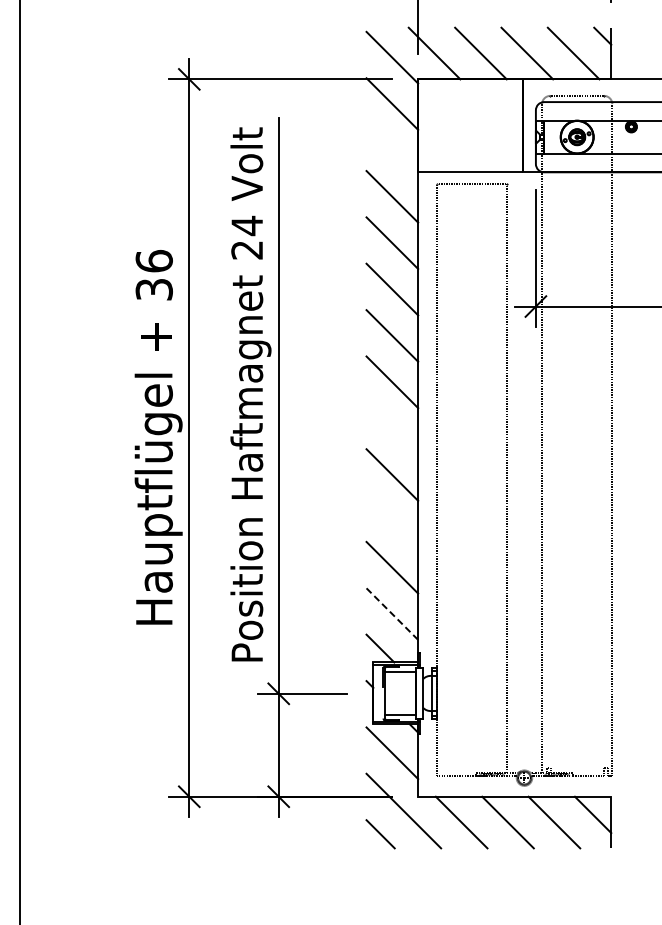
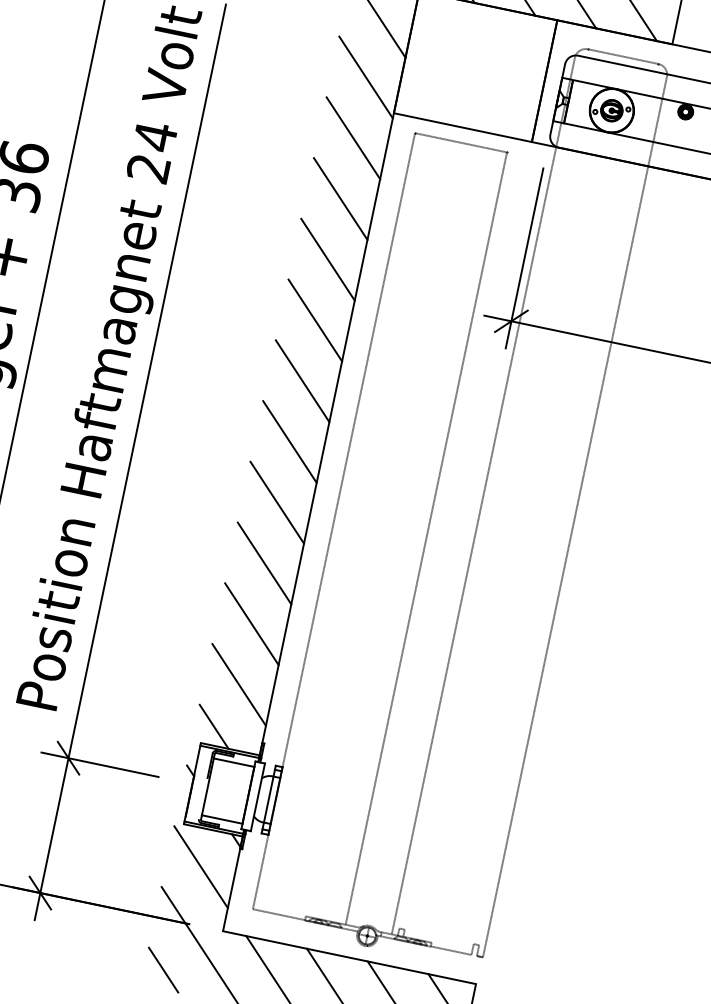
line: (392, 150) -> (366, 77), added
line: (392, 428) -> (290, 441), added
line: (392, 521) -> (264, 563), added
line: (392, 614) -> (239, 685), dashed -> solid

